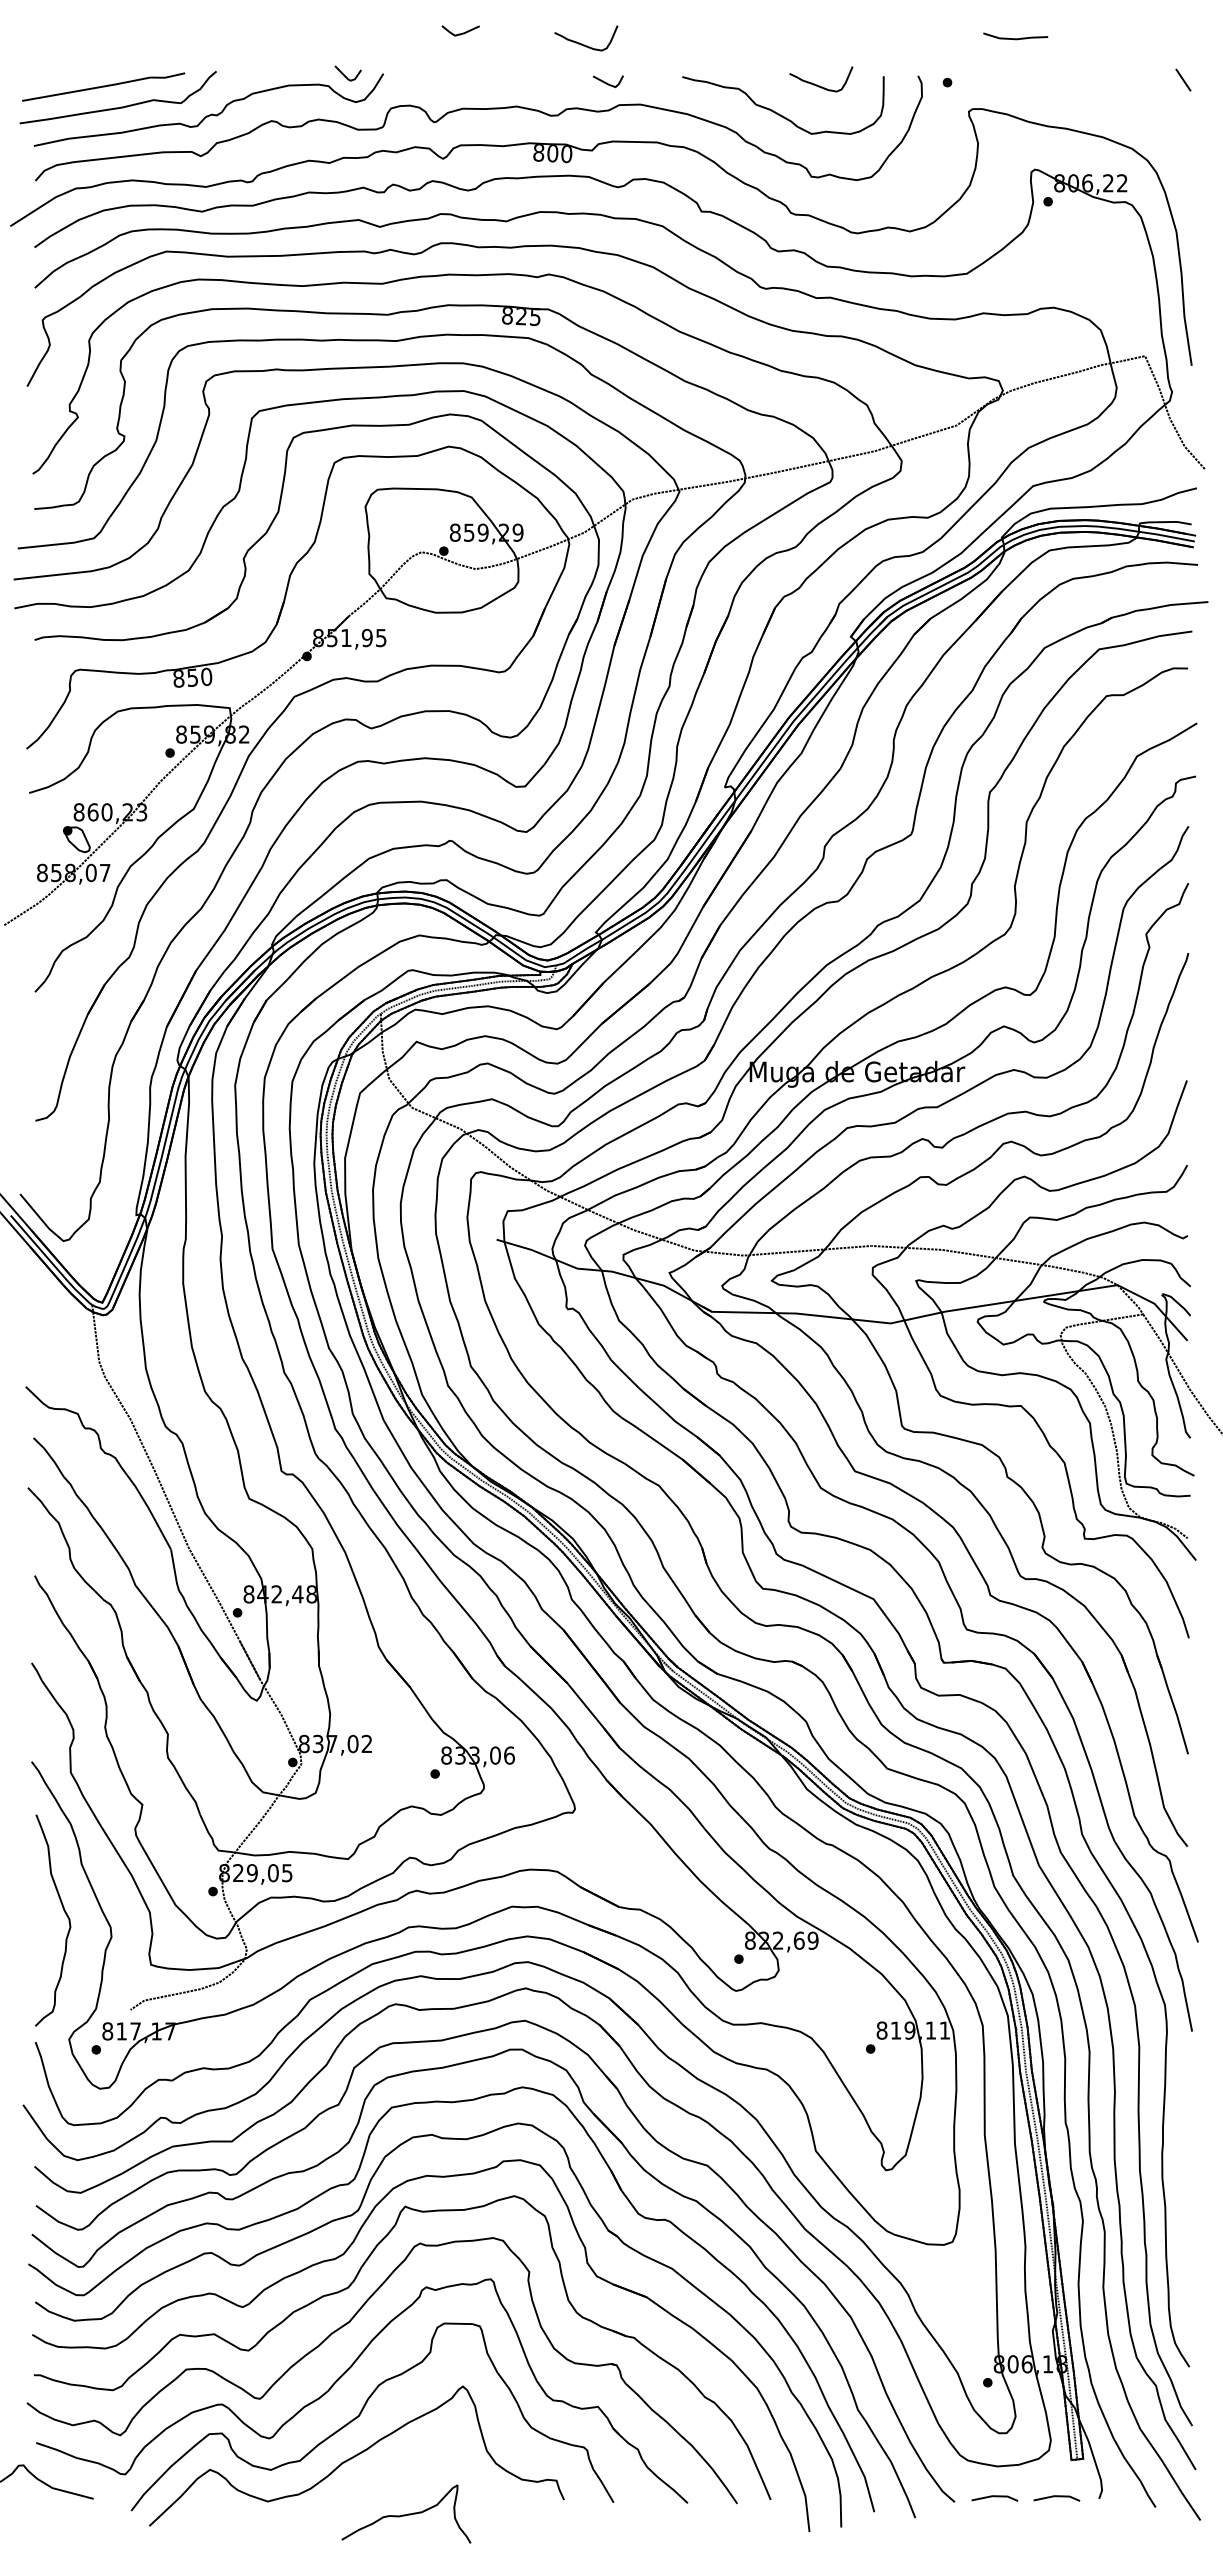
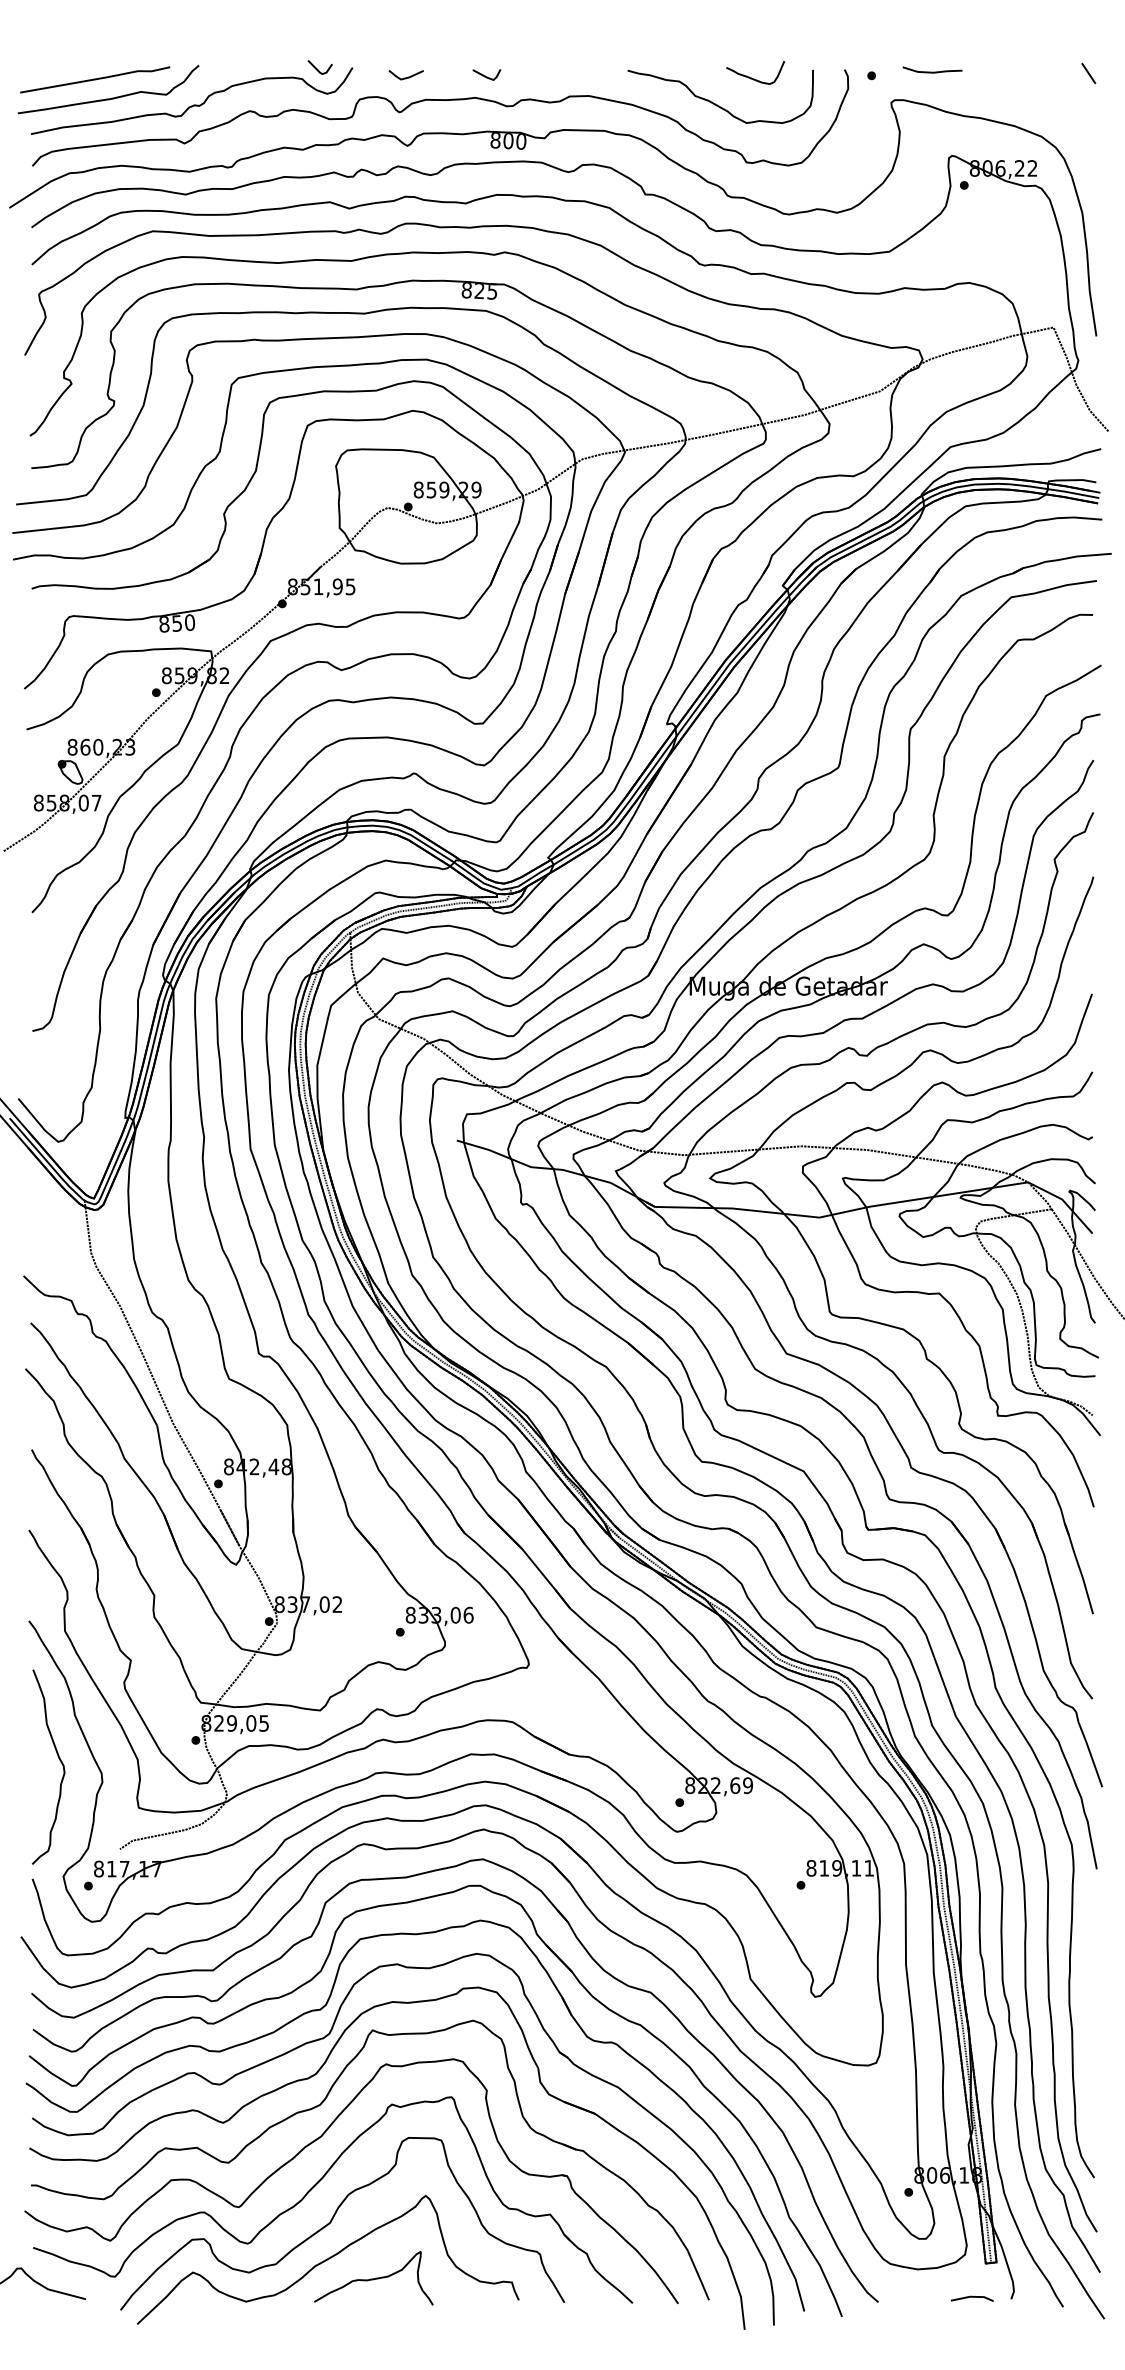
line: (462, 32) -> (407, 76), moved
line: (1015, 38) -> (932, 72), moved
curve: (584, 44) -> (537, 40), removed
line: (607, 82) -> (486, 75), moved
line: (994, 2497) -> (914, 2297), removed
part: (406, 2513) -> (373, 2277), moved

